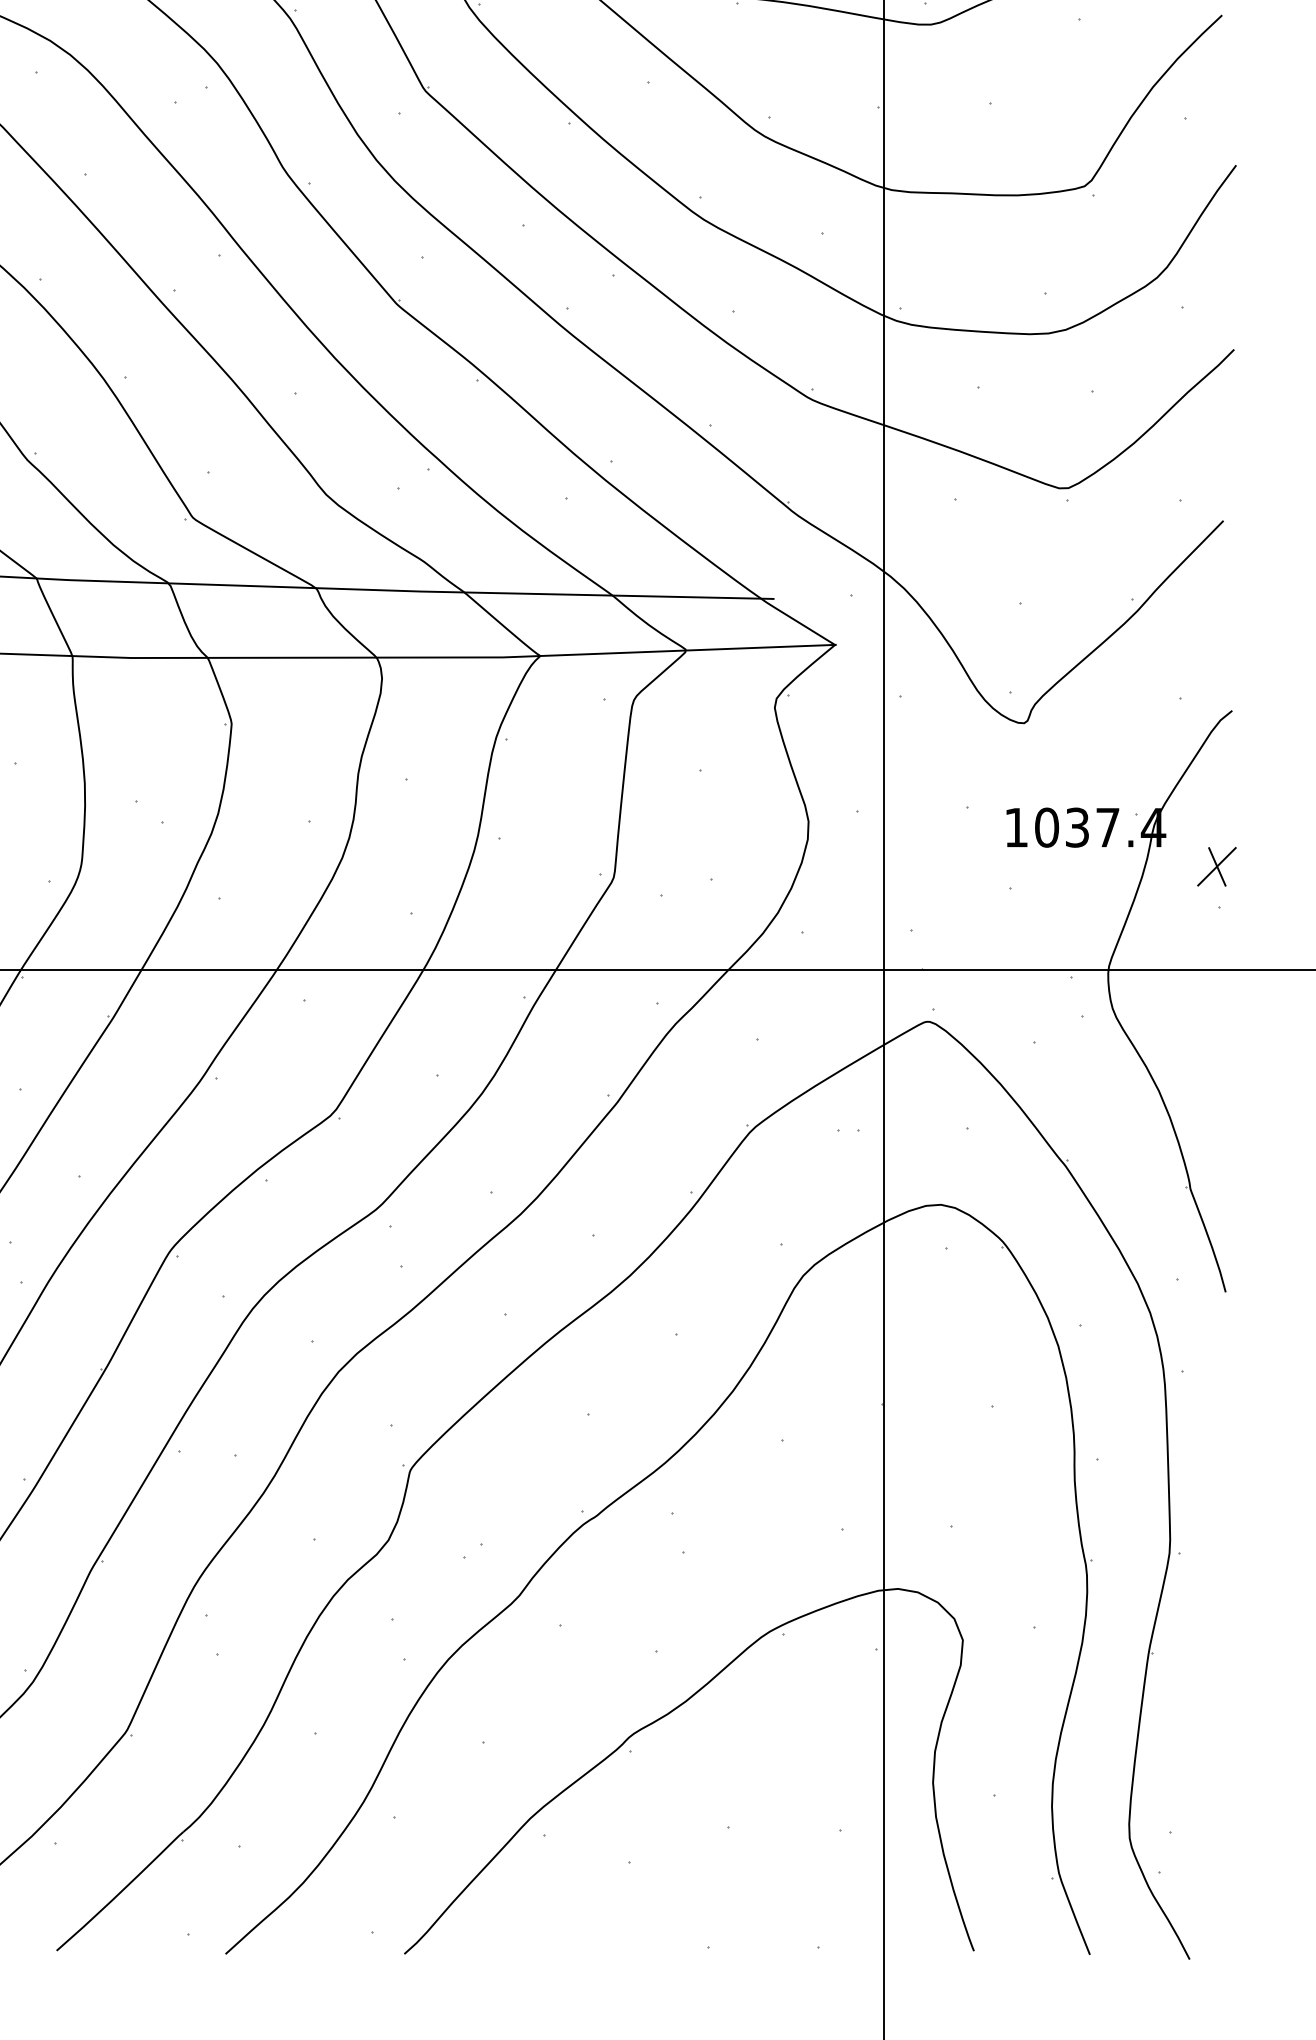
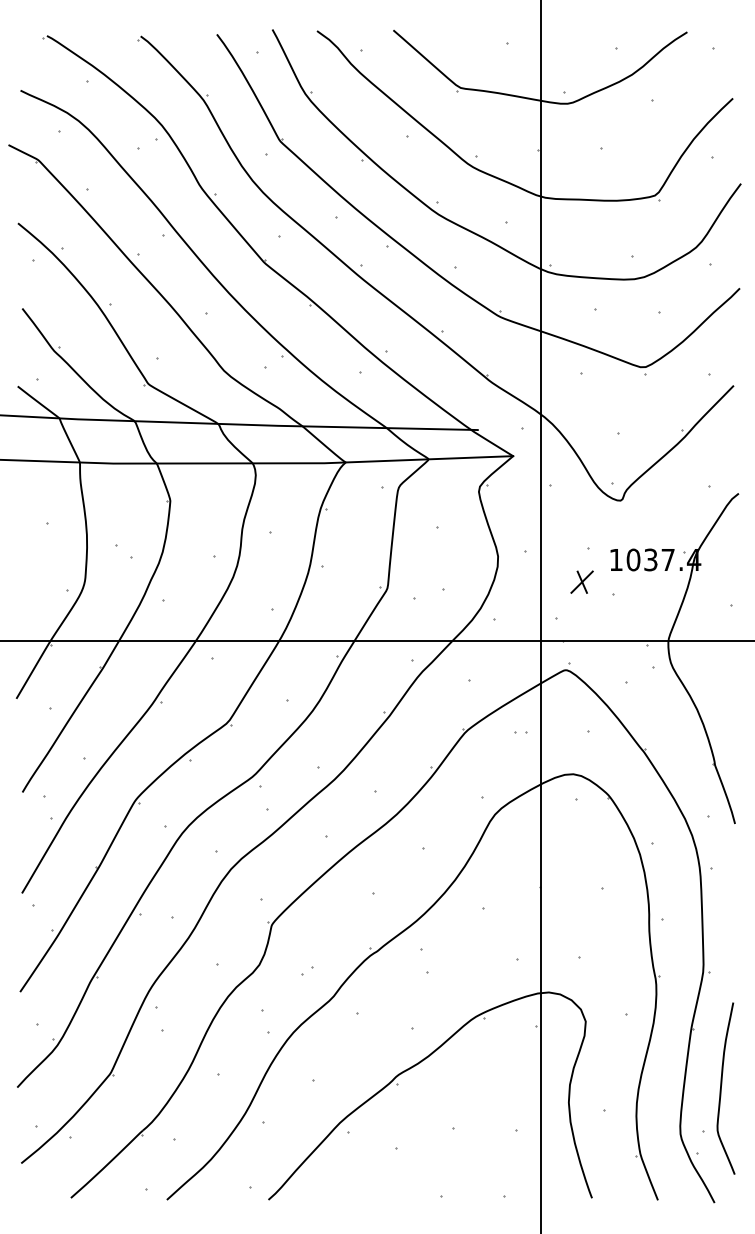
part: (1215, 865) -> (581, 581), moved
curve: (1201, 1757) -> (721, 1088), added

